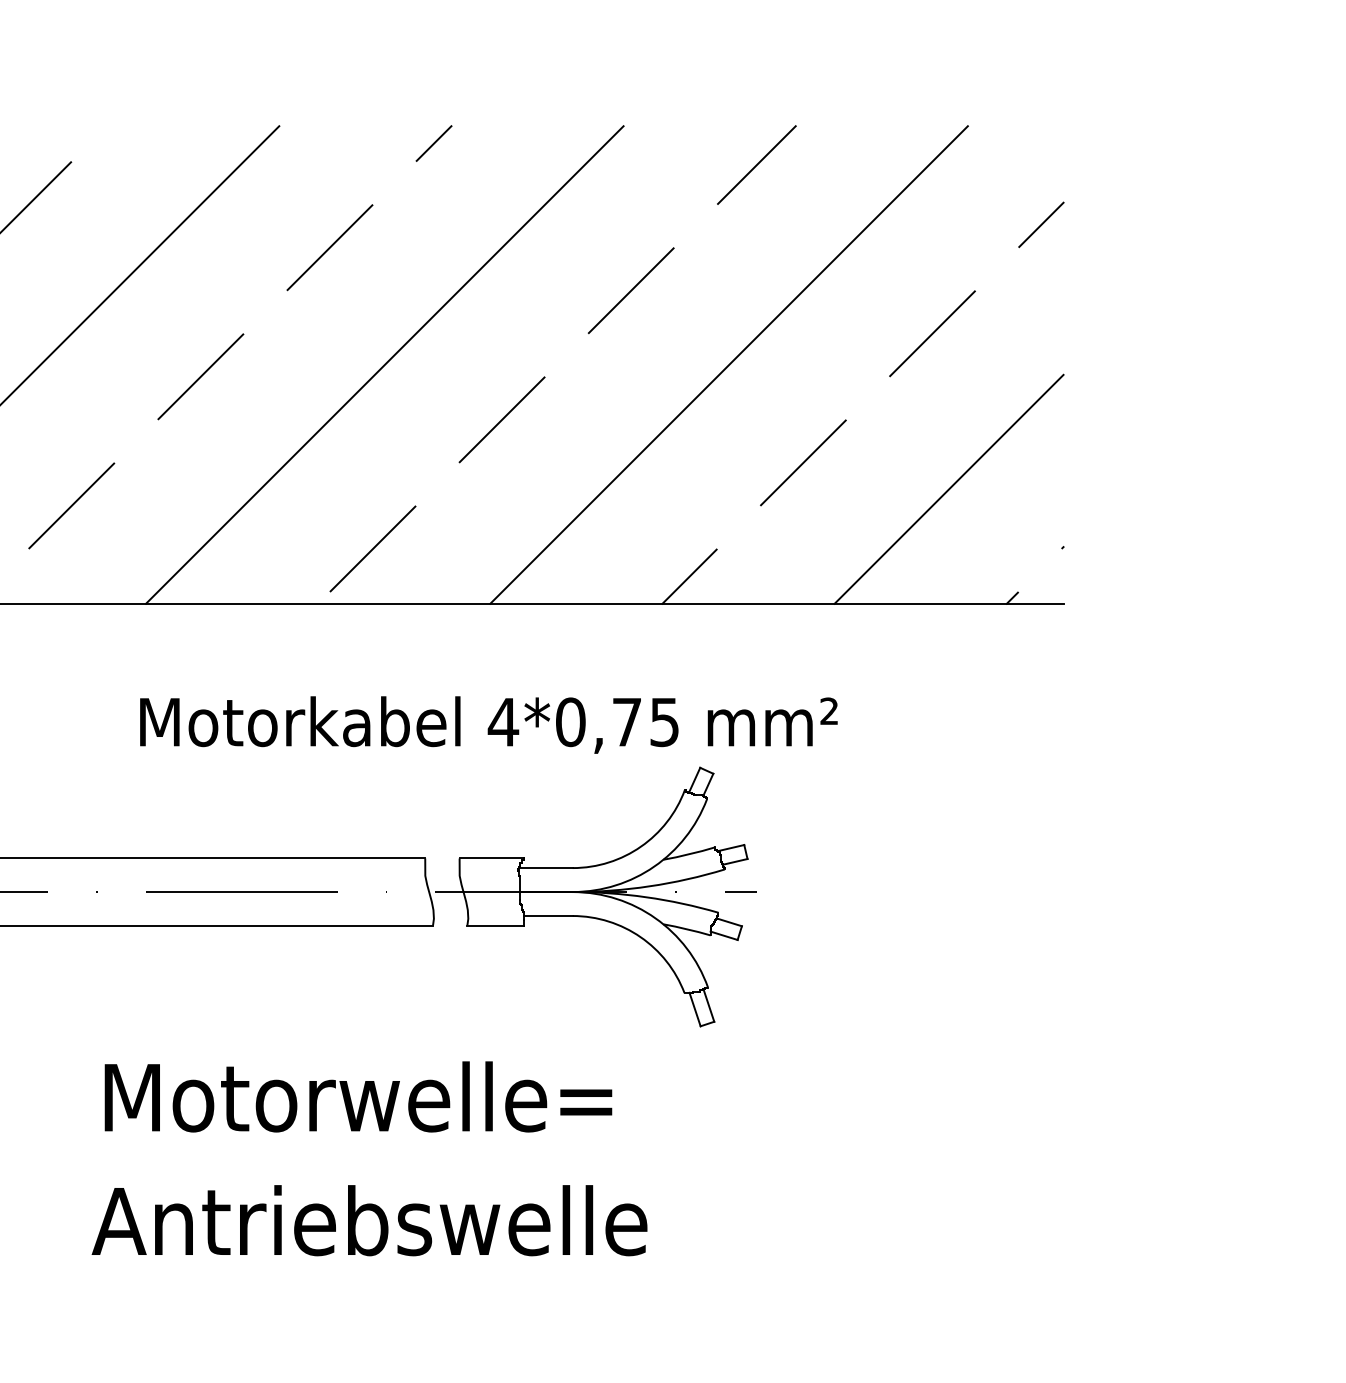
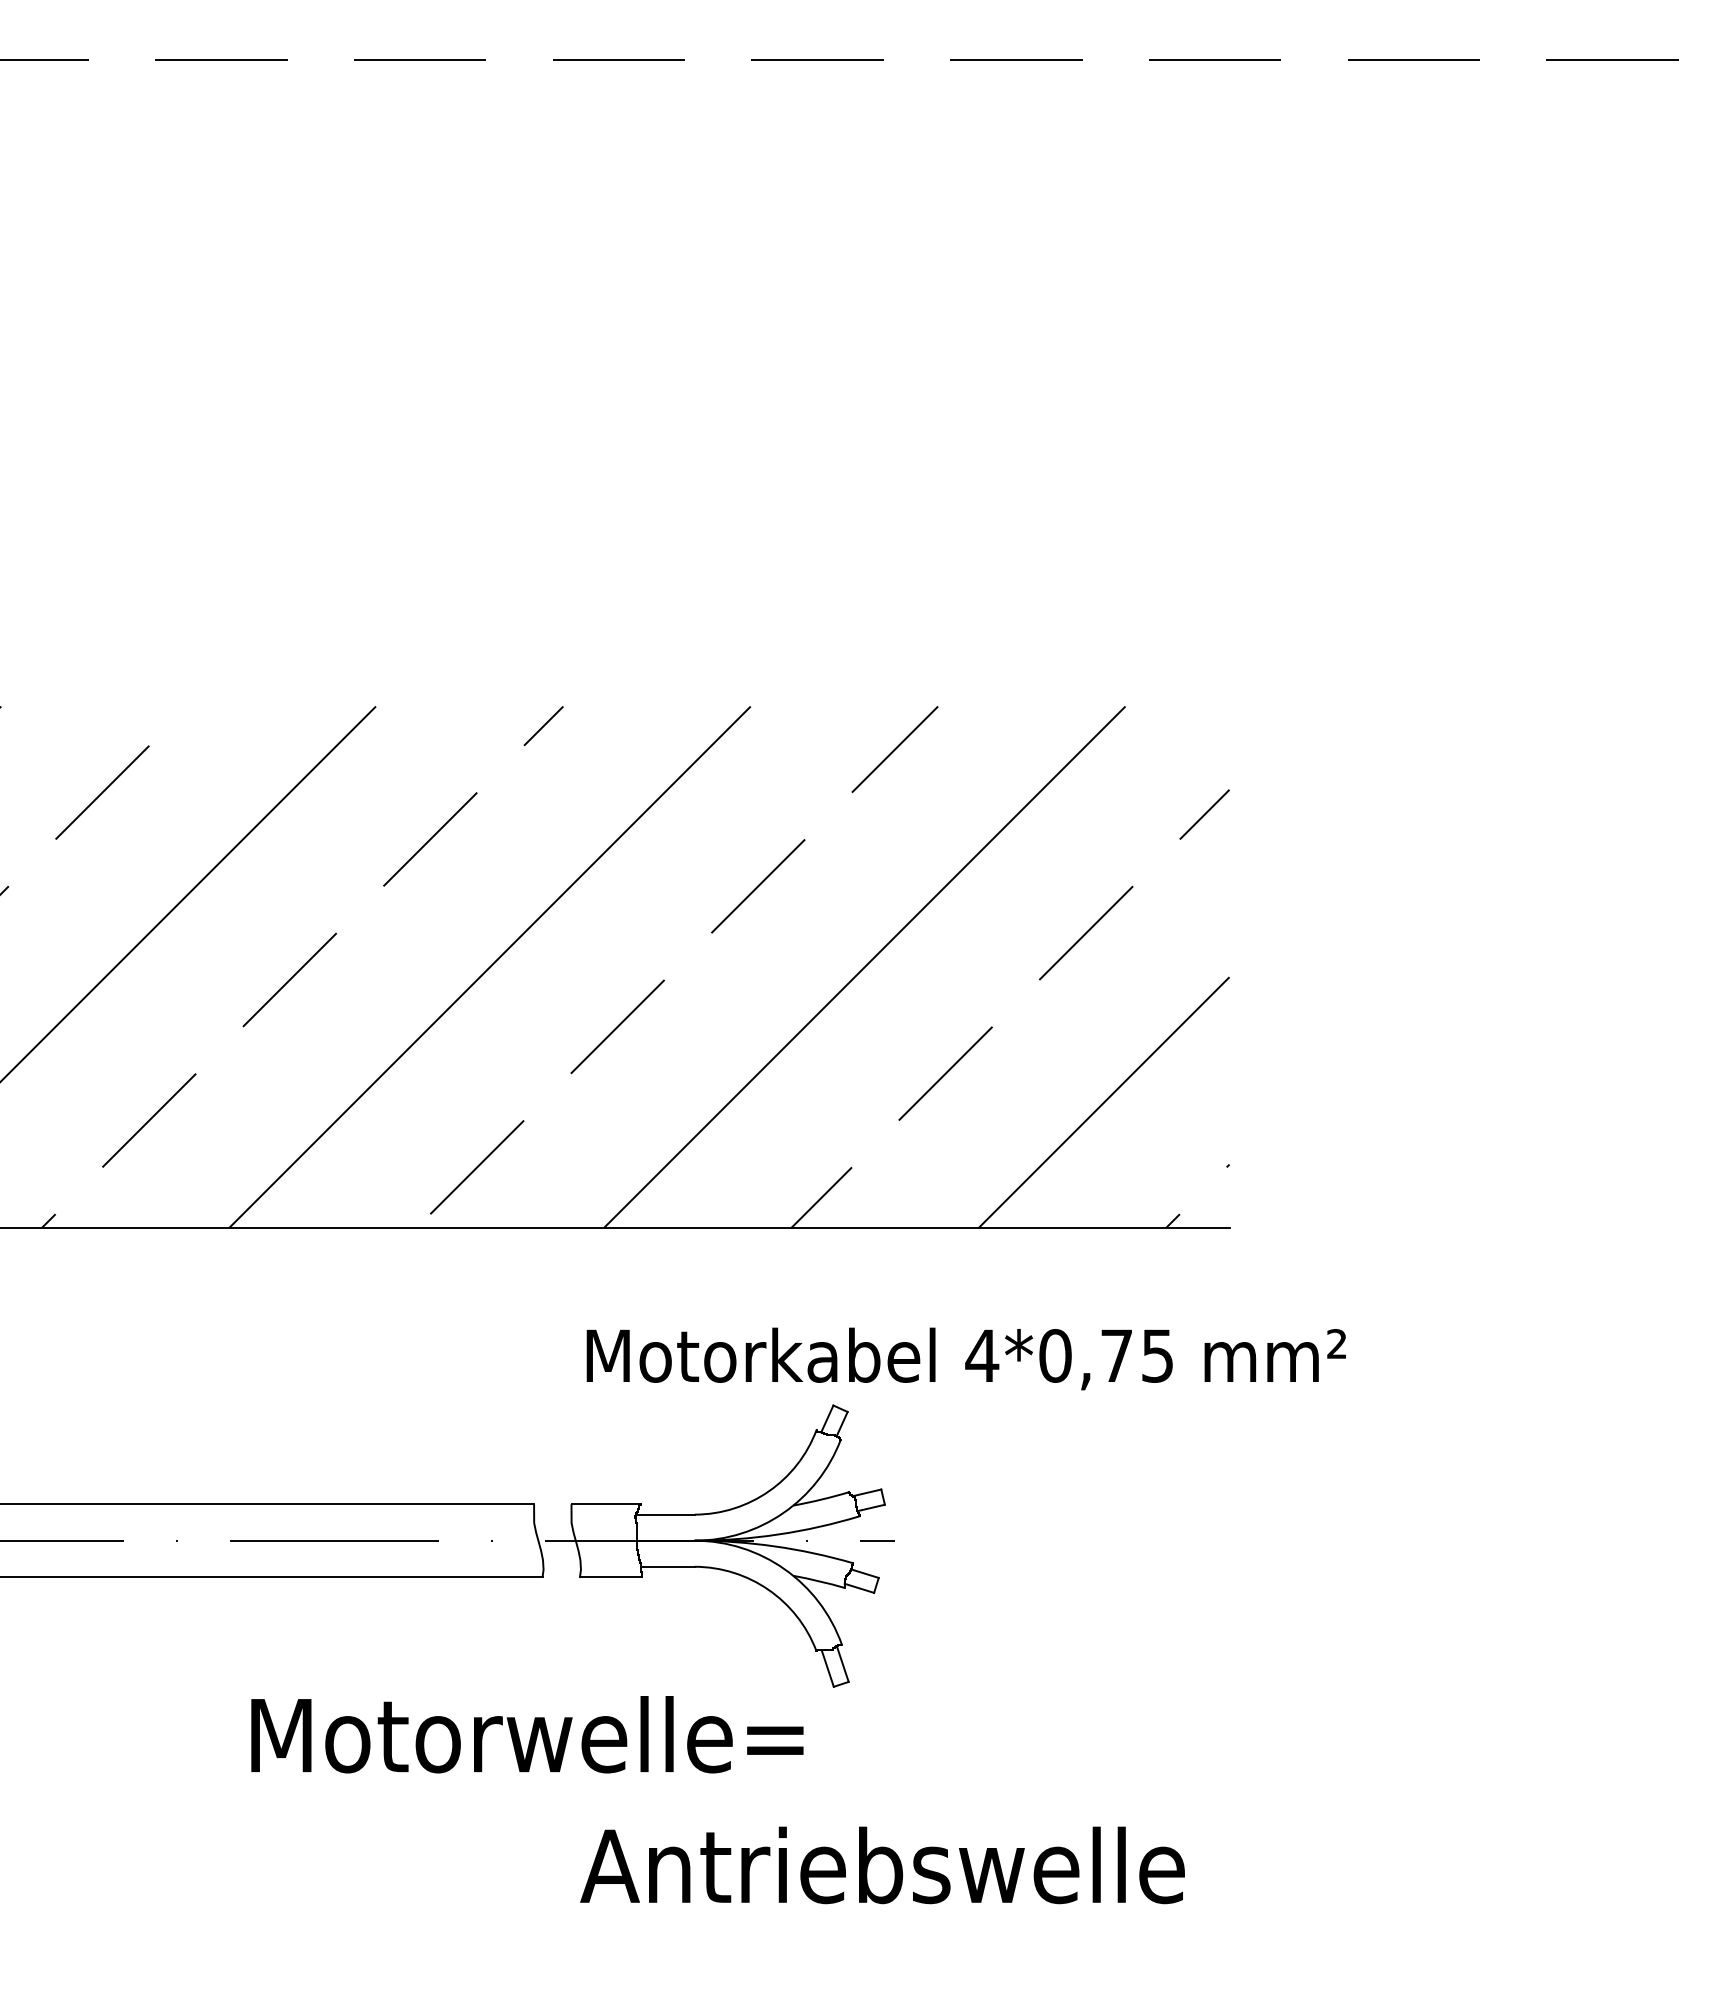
text: (488, 724) -> (965, 1358), moved
text: (358, 1096) -> (527, 1734), moved
text: (369, 1220) -> (882, 1865), moved

